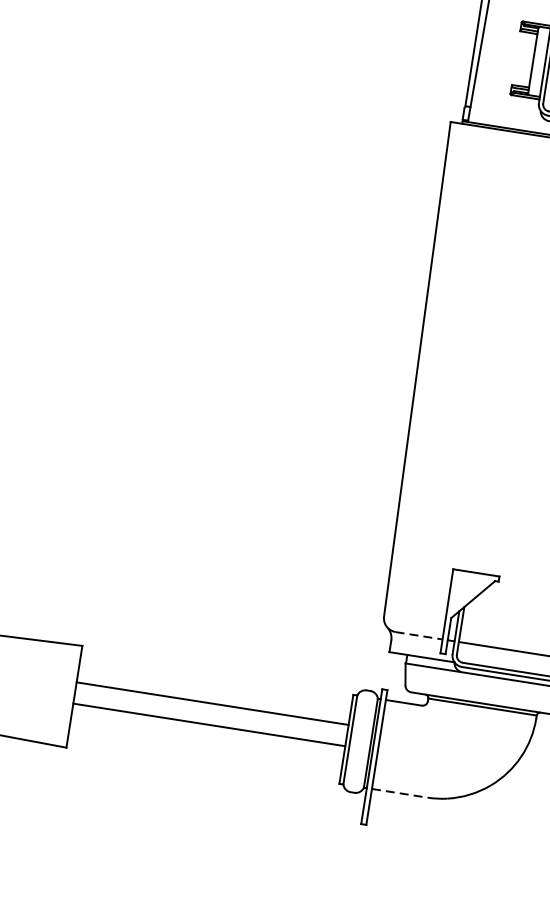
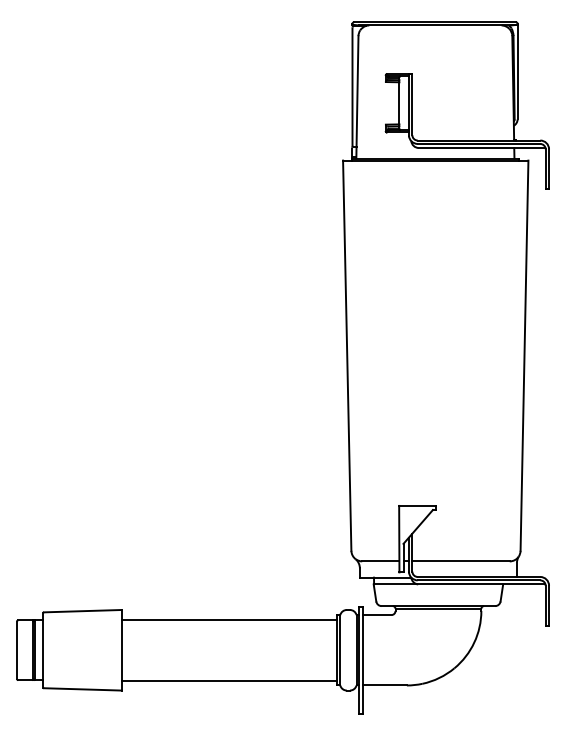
line: (418, 635) -> (380, 561), dashed -> solid
line: (212, 703) -> (229, 619), moved
line: (209, 724) -> (229, 680), moved
line: (399, 793) -> (384, 685), dashed -> solid

